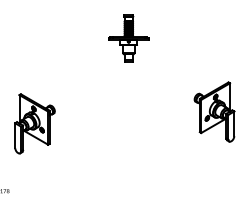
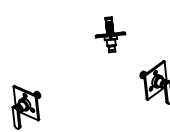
part: (128, 38) -> (110, 34), moved

